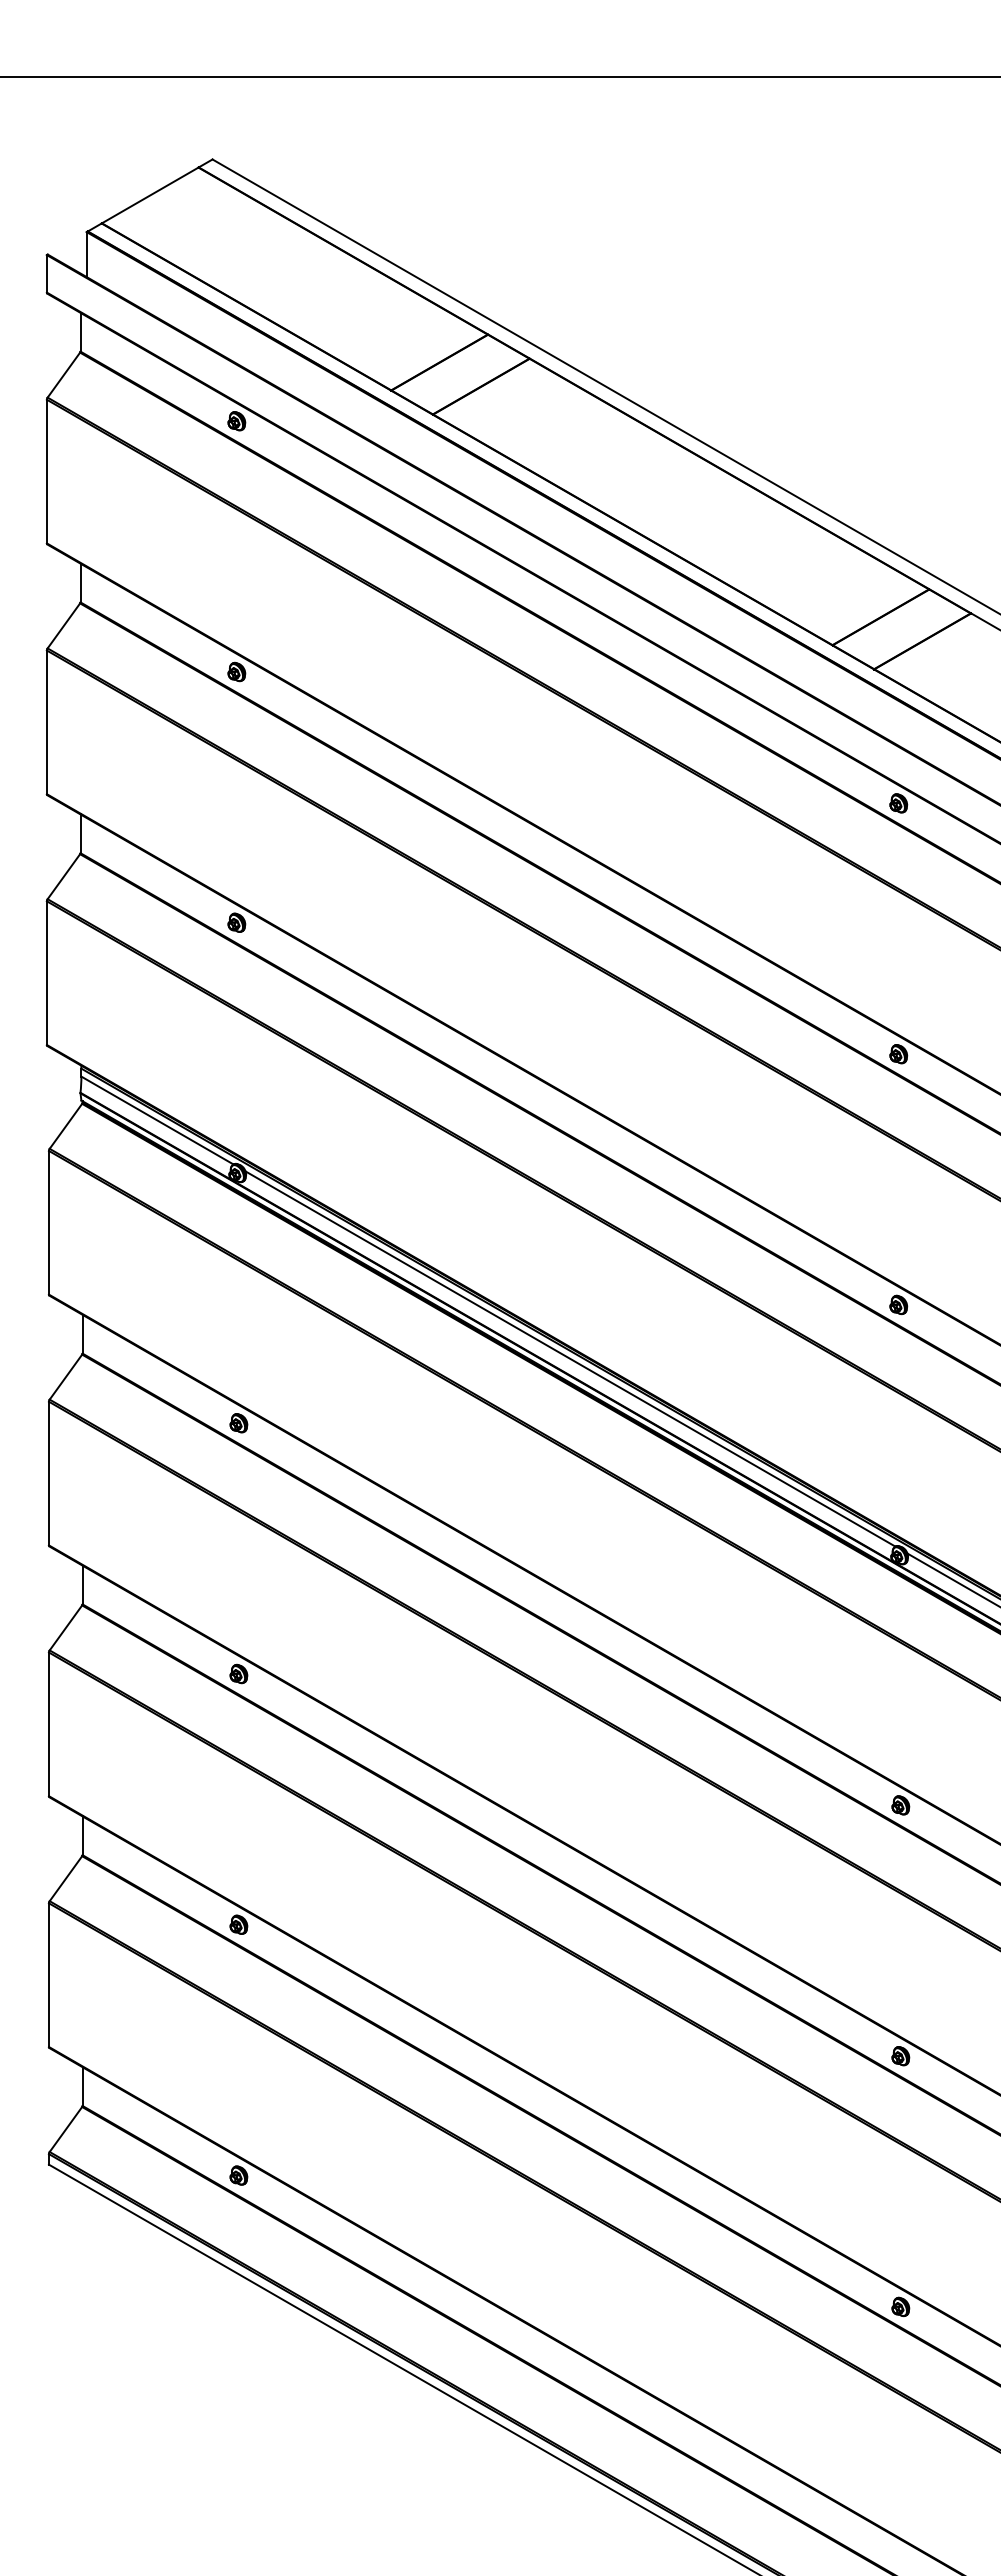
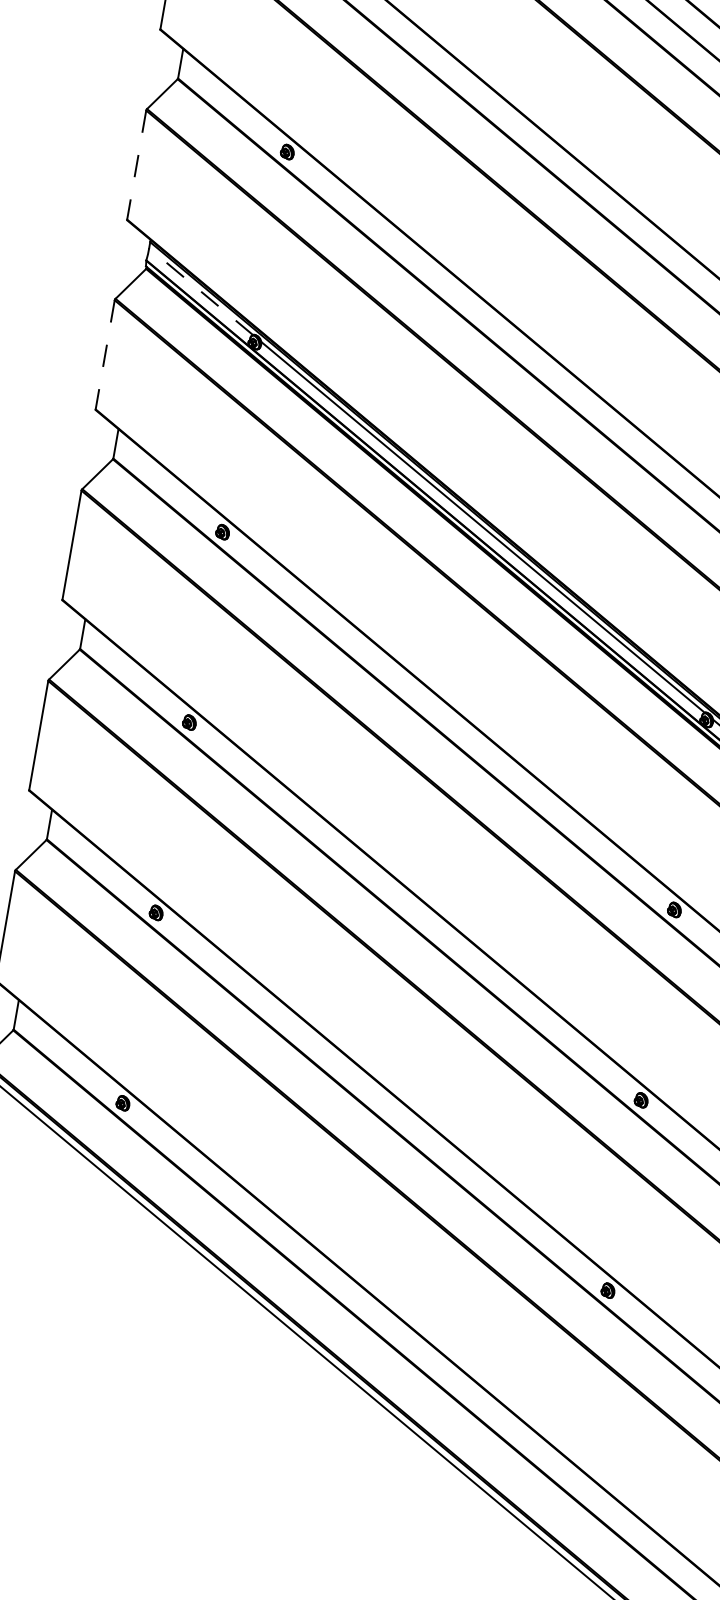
line: (46, 973) -> (136, 165), solid -> dashed
line: (157, 1120) -> (201, 291), solid -> dashed
line: (48, 1222) -> (104, 354), solid -> dashed

